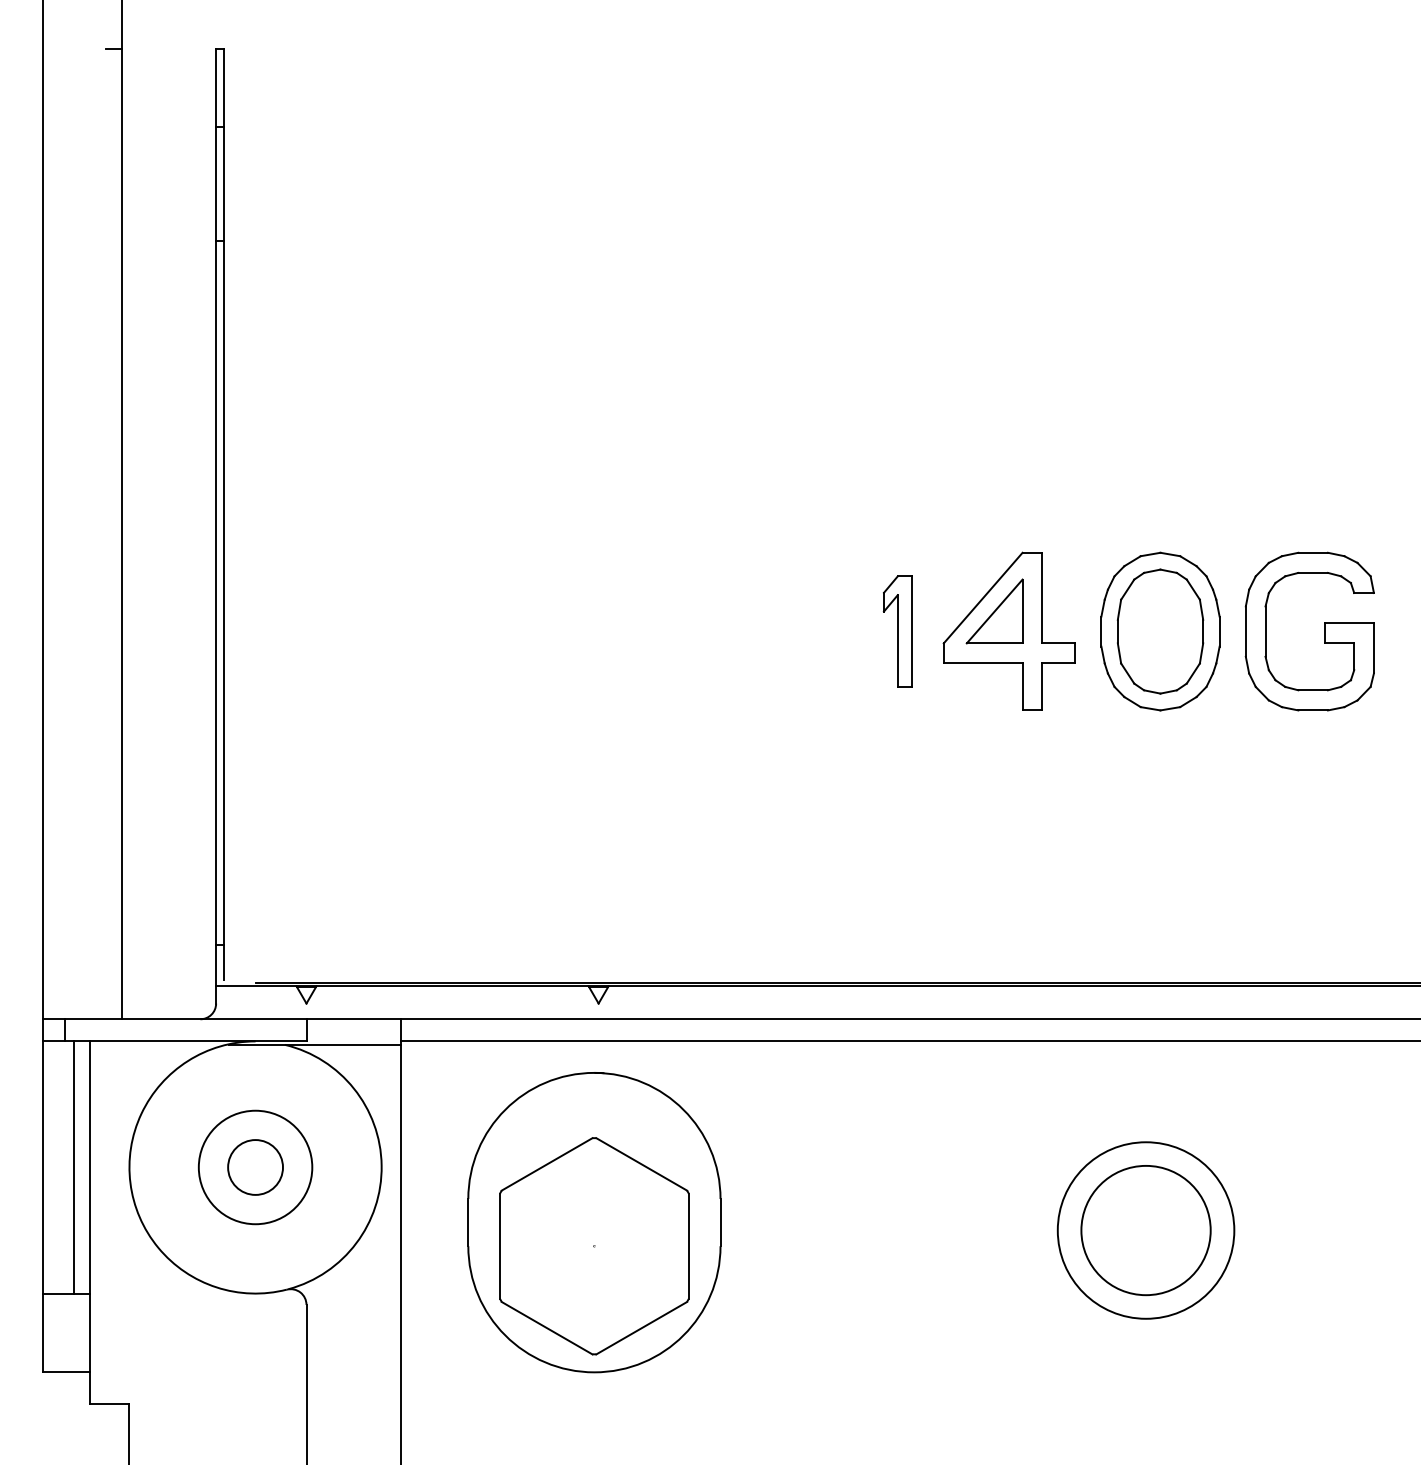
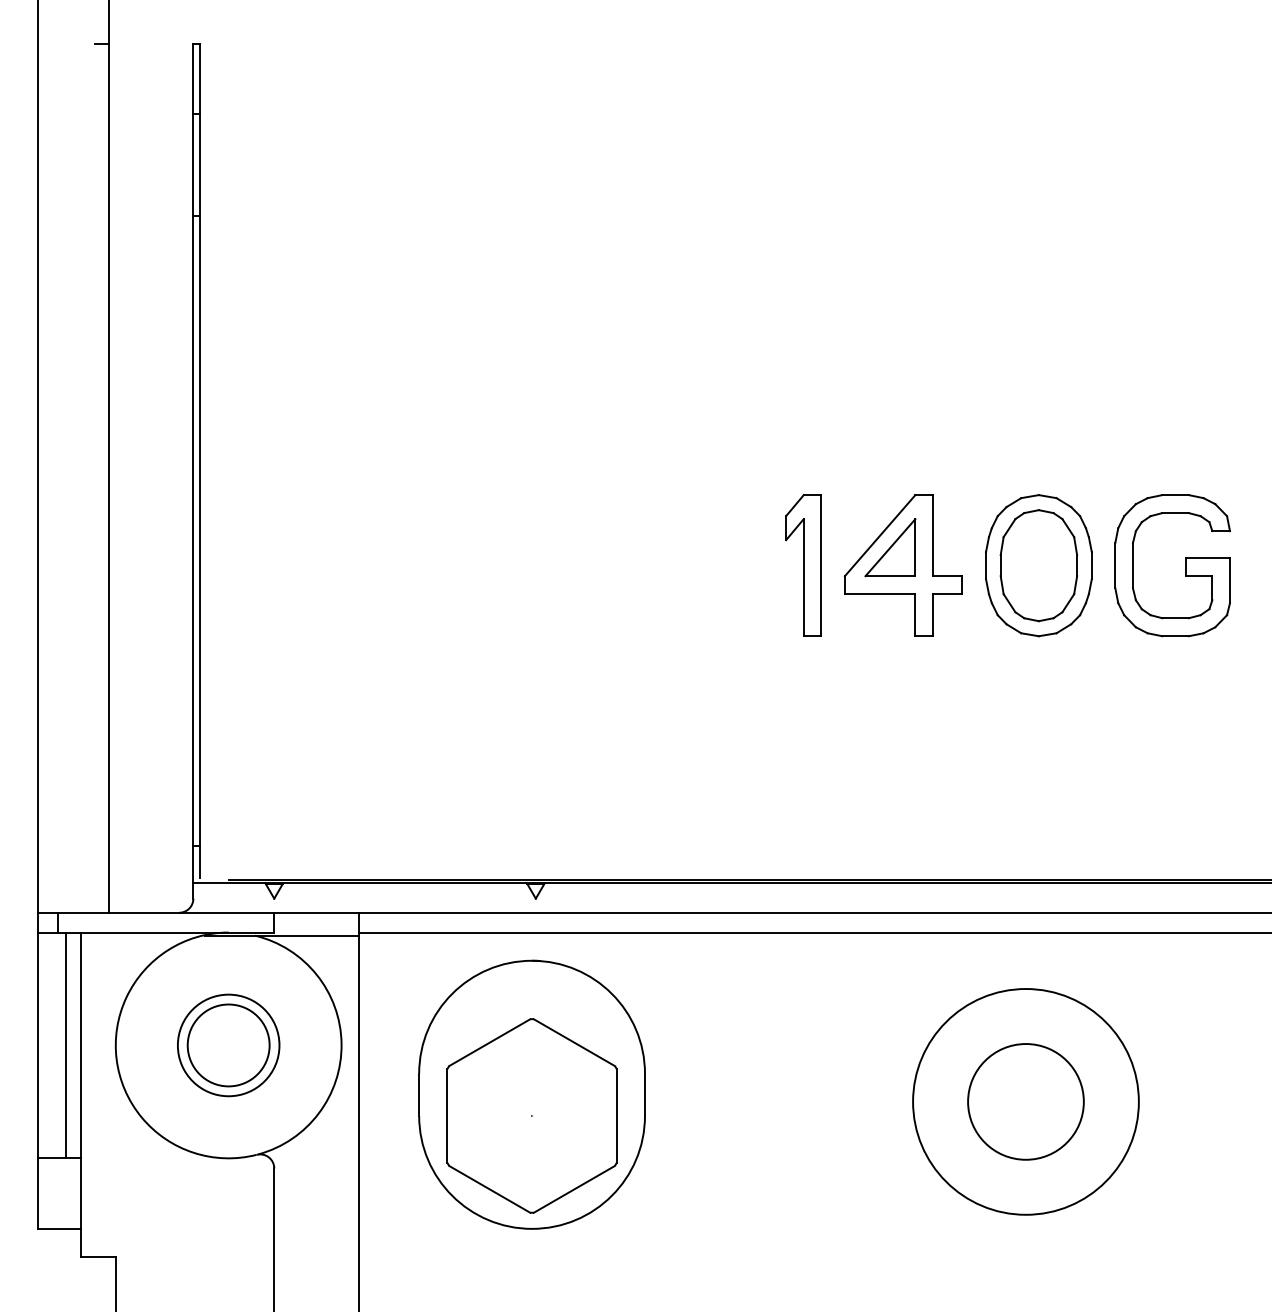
part: (897, 631) -> (803, 565), size x1.43
circle: (255, 1167) -> (228, 1045), size x1.67
circle: (1145, 1230) -> (1025, 1101), size x1.43

